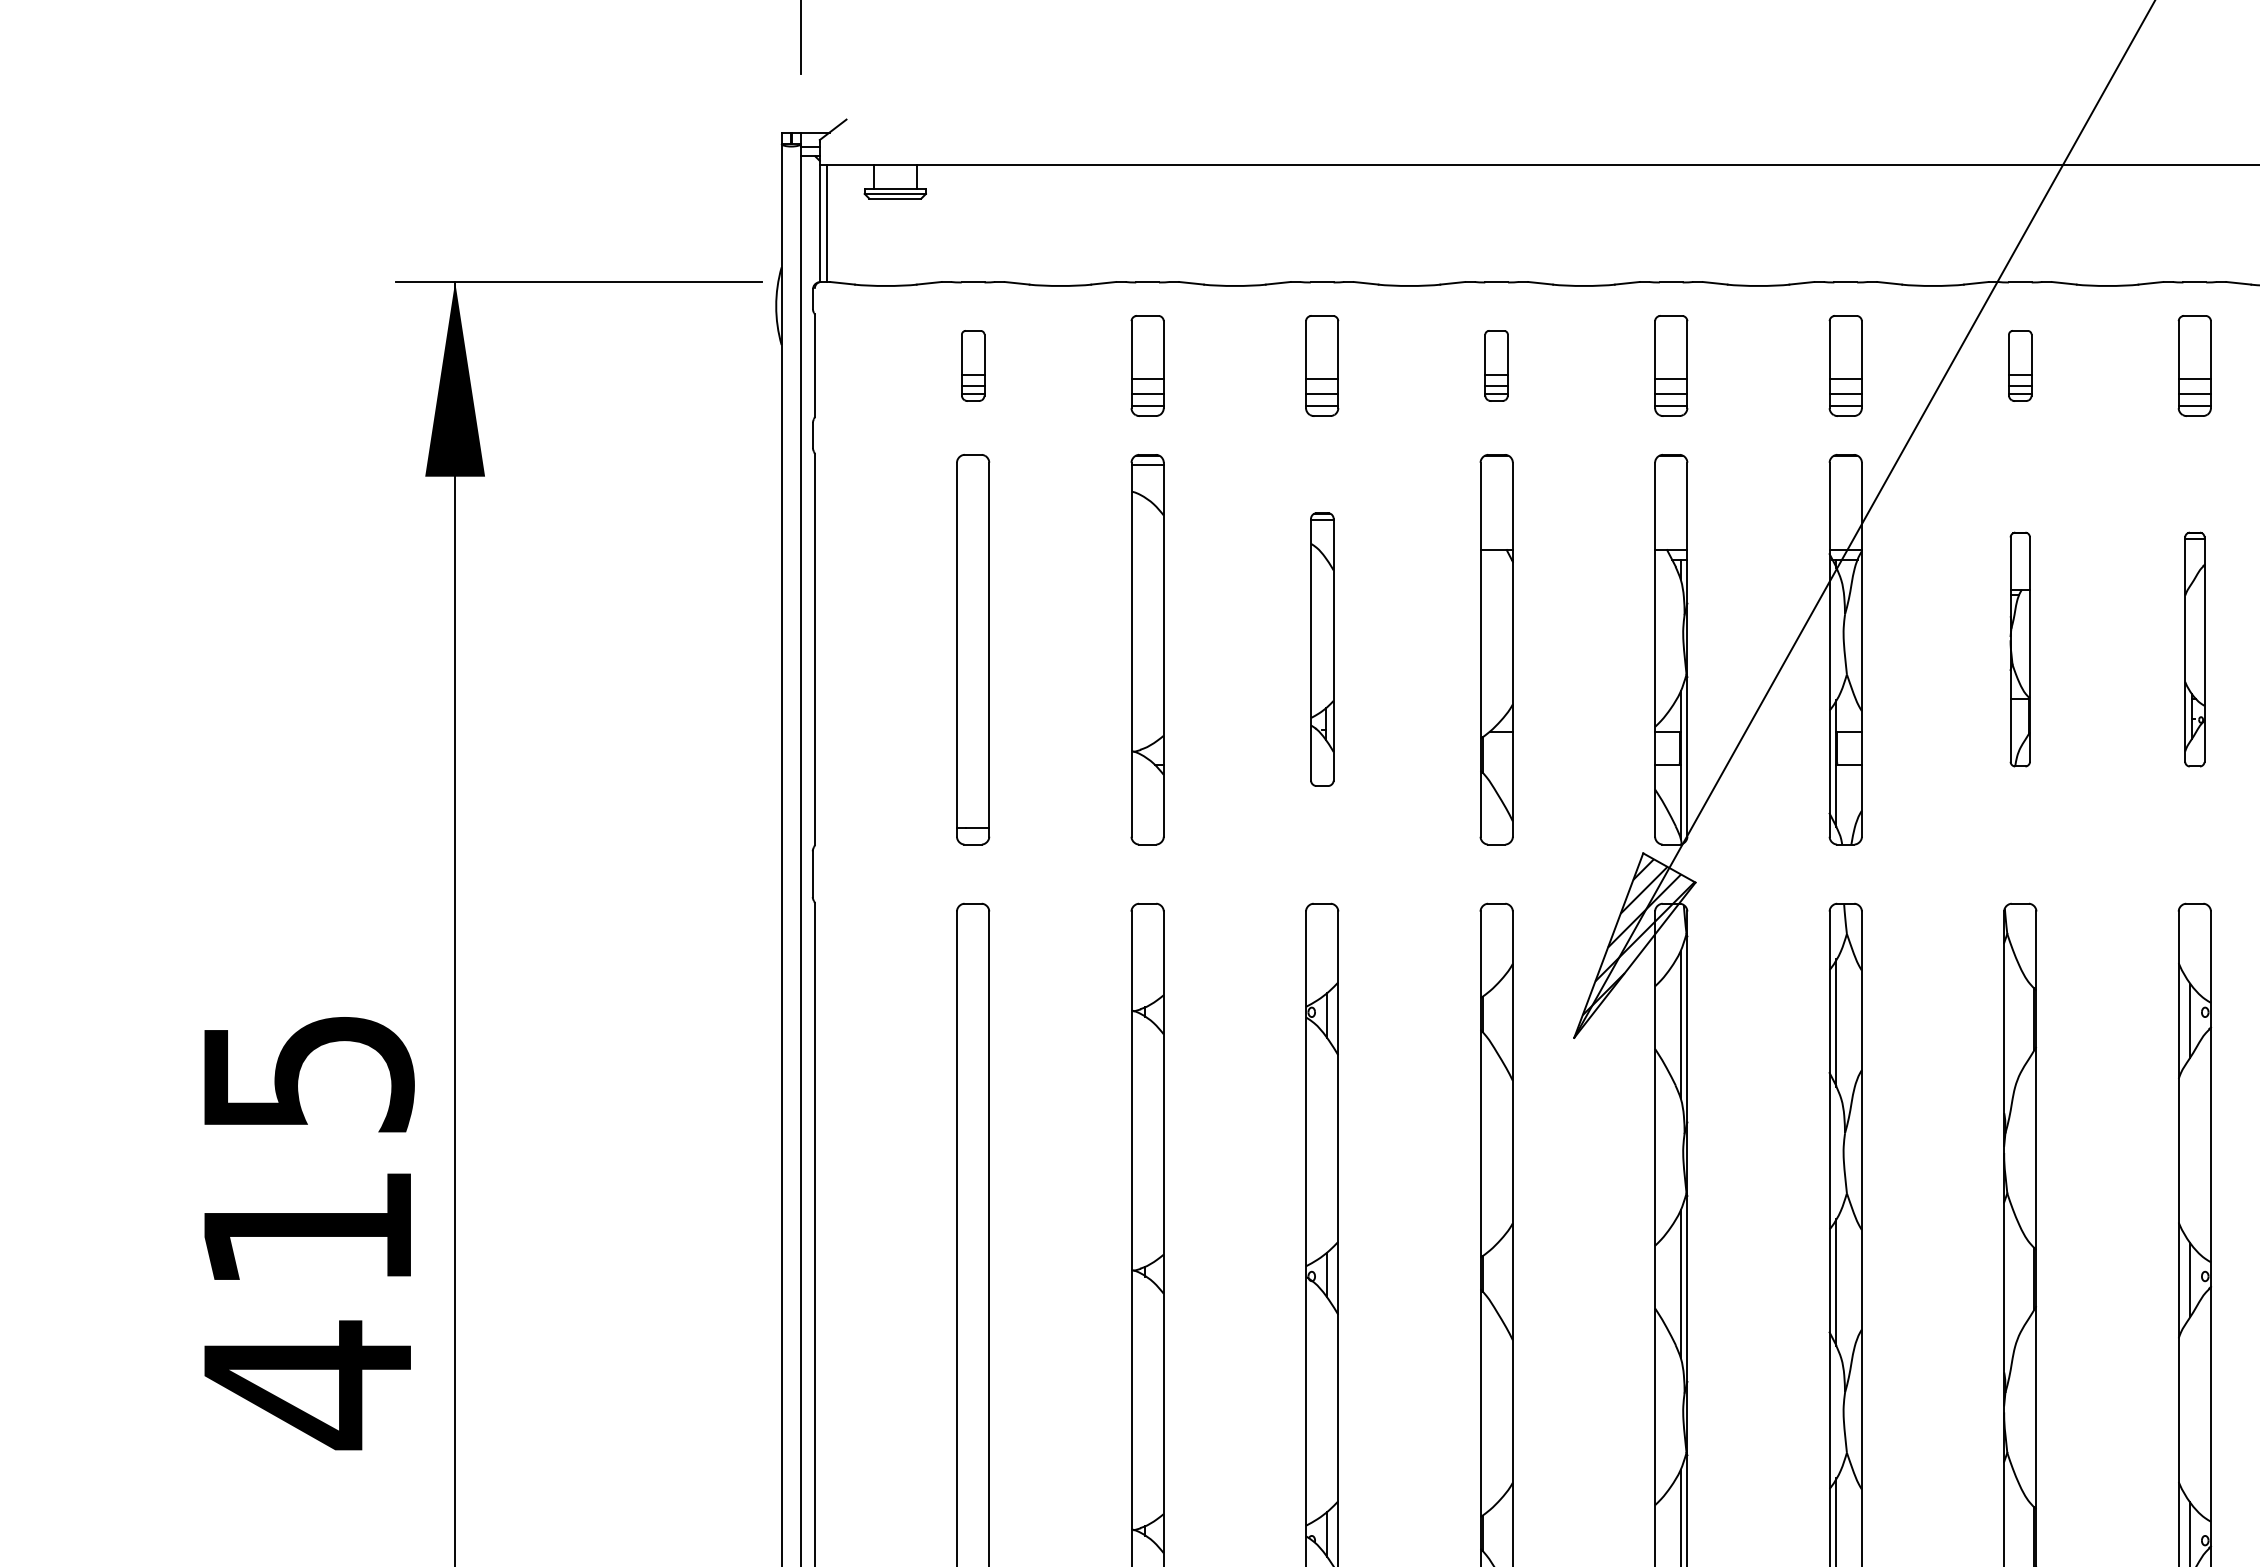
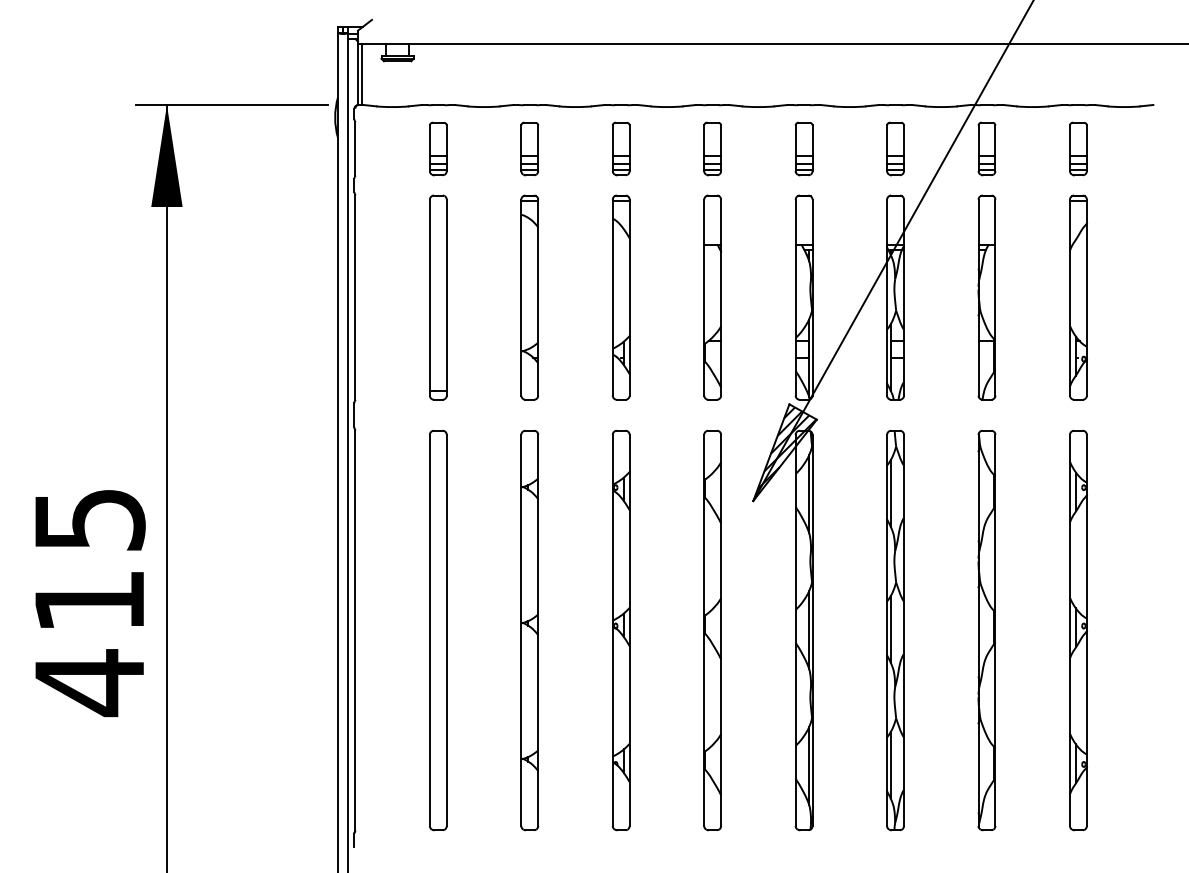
part: (973, 365) -> (438, 148), size x1.43
part: (1496, 365) -> (712, 148), size x1.43
part: (2019, 365) -> (986, 148), size x1.43
part: (1322, 649) -> (621, 297), size x1.43
part: (2019, 649) -> (986, 297), size x1.67
part: (2194, 649) -> (1078, 297), size x1.67

